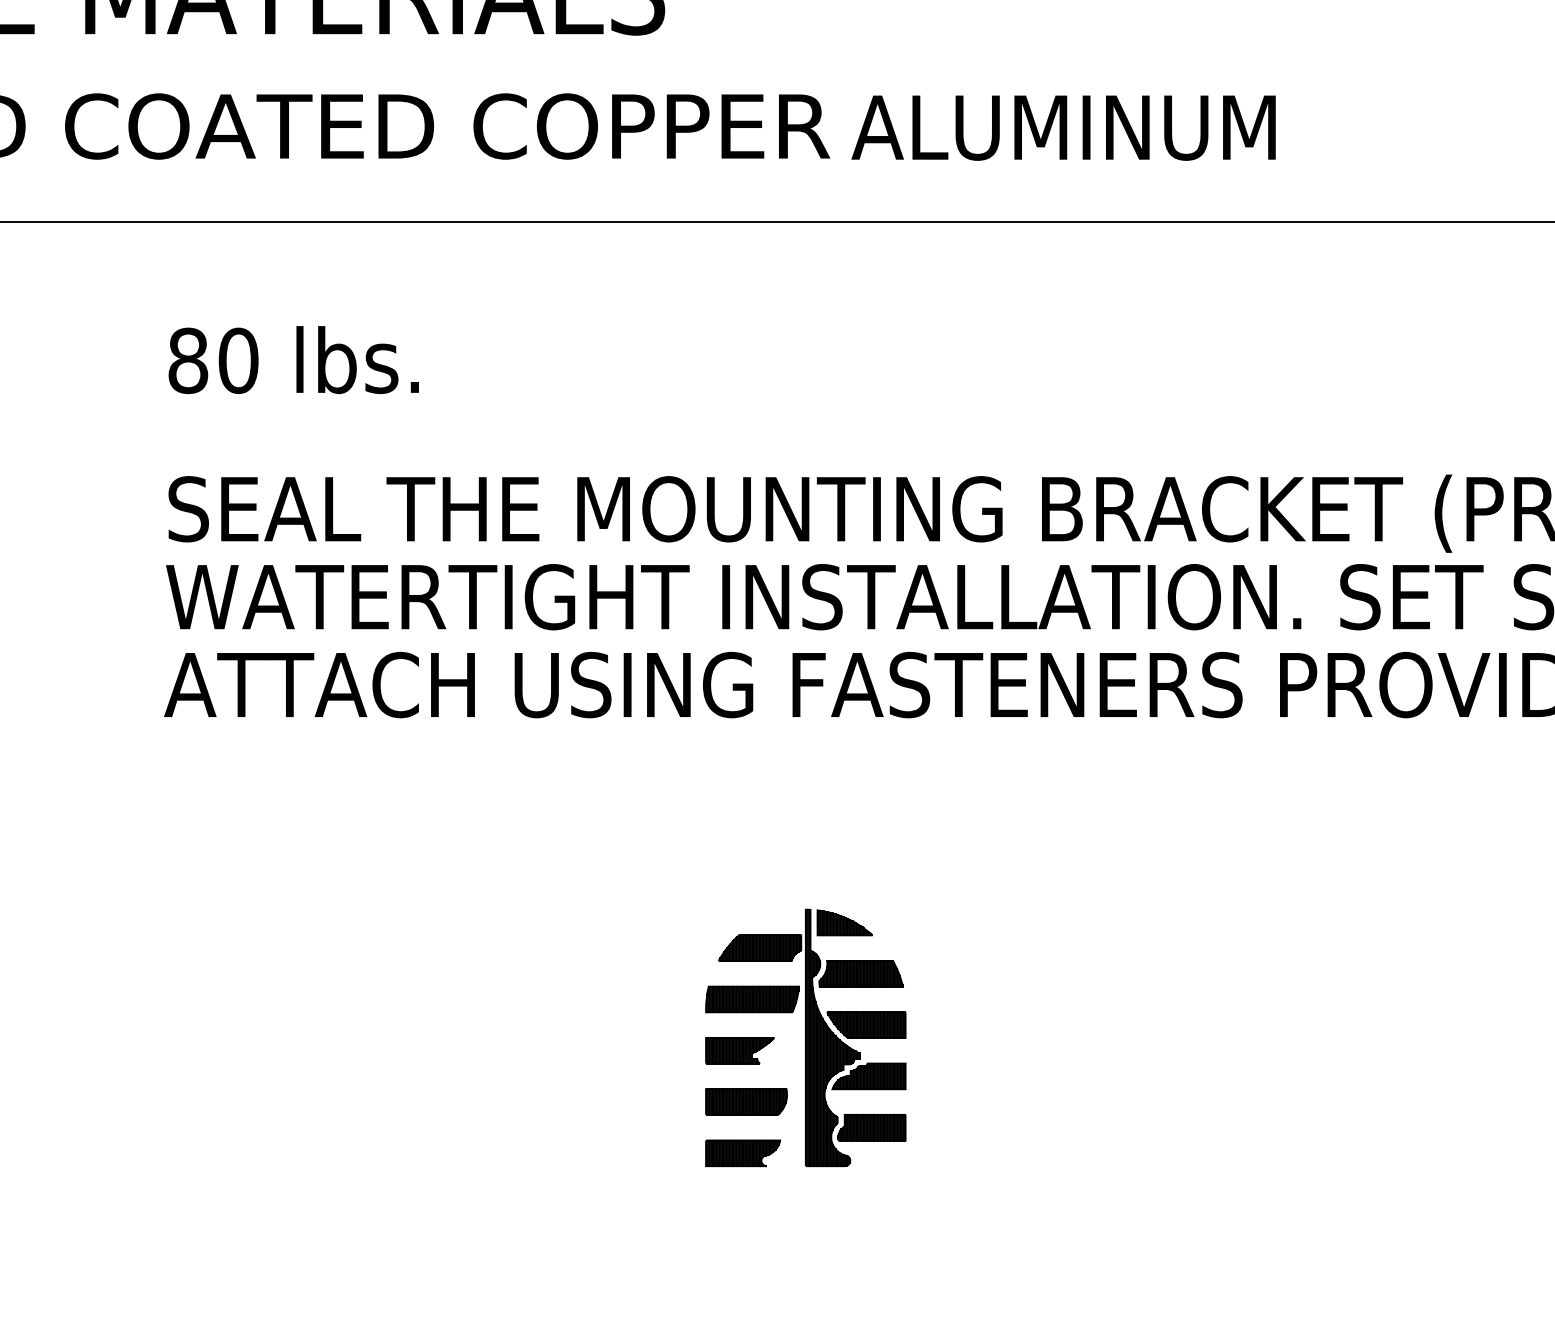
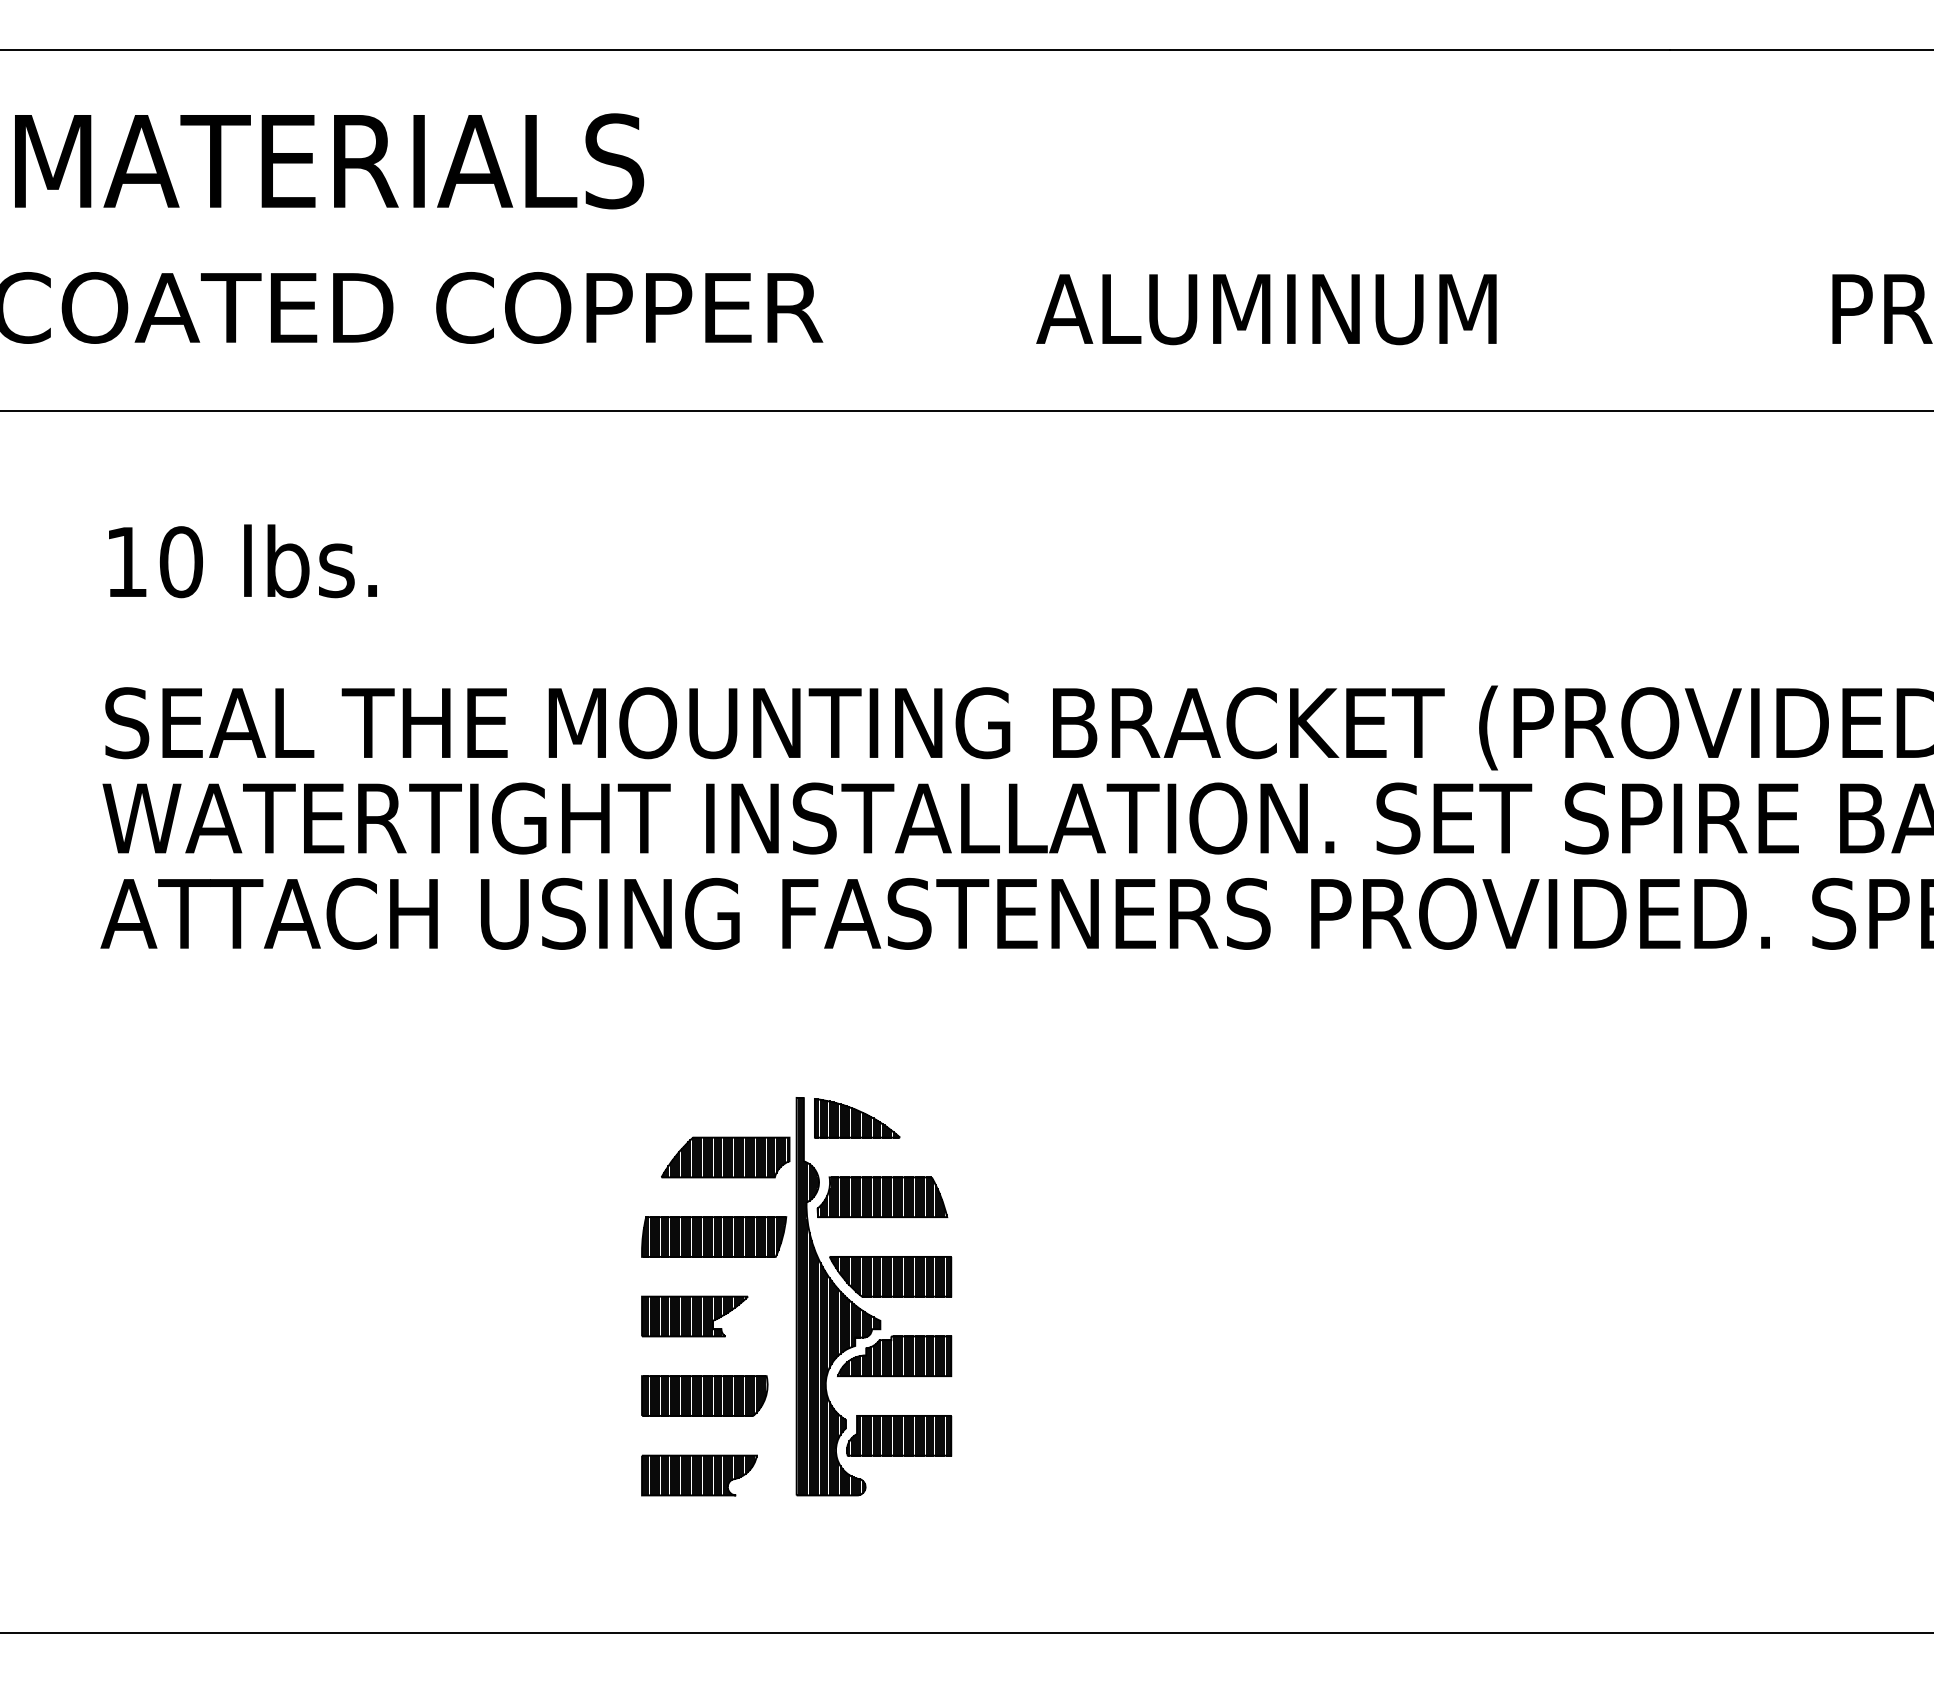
text: (1063, 127) -> (1266, 309), moved
text: (188, 361) -> (126, 562), 80 -> 10
part: (805, 1037) -> (796, 1296), size x1.43

